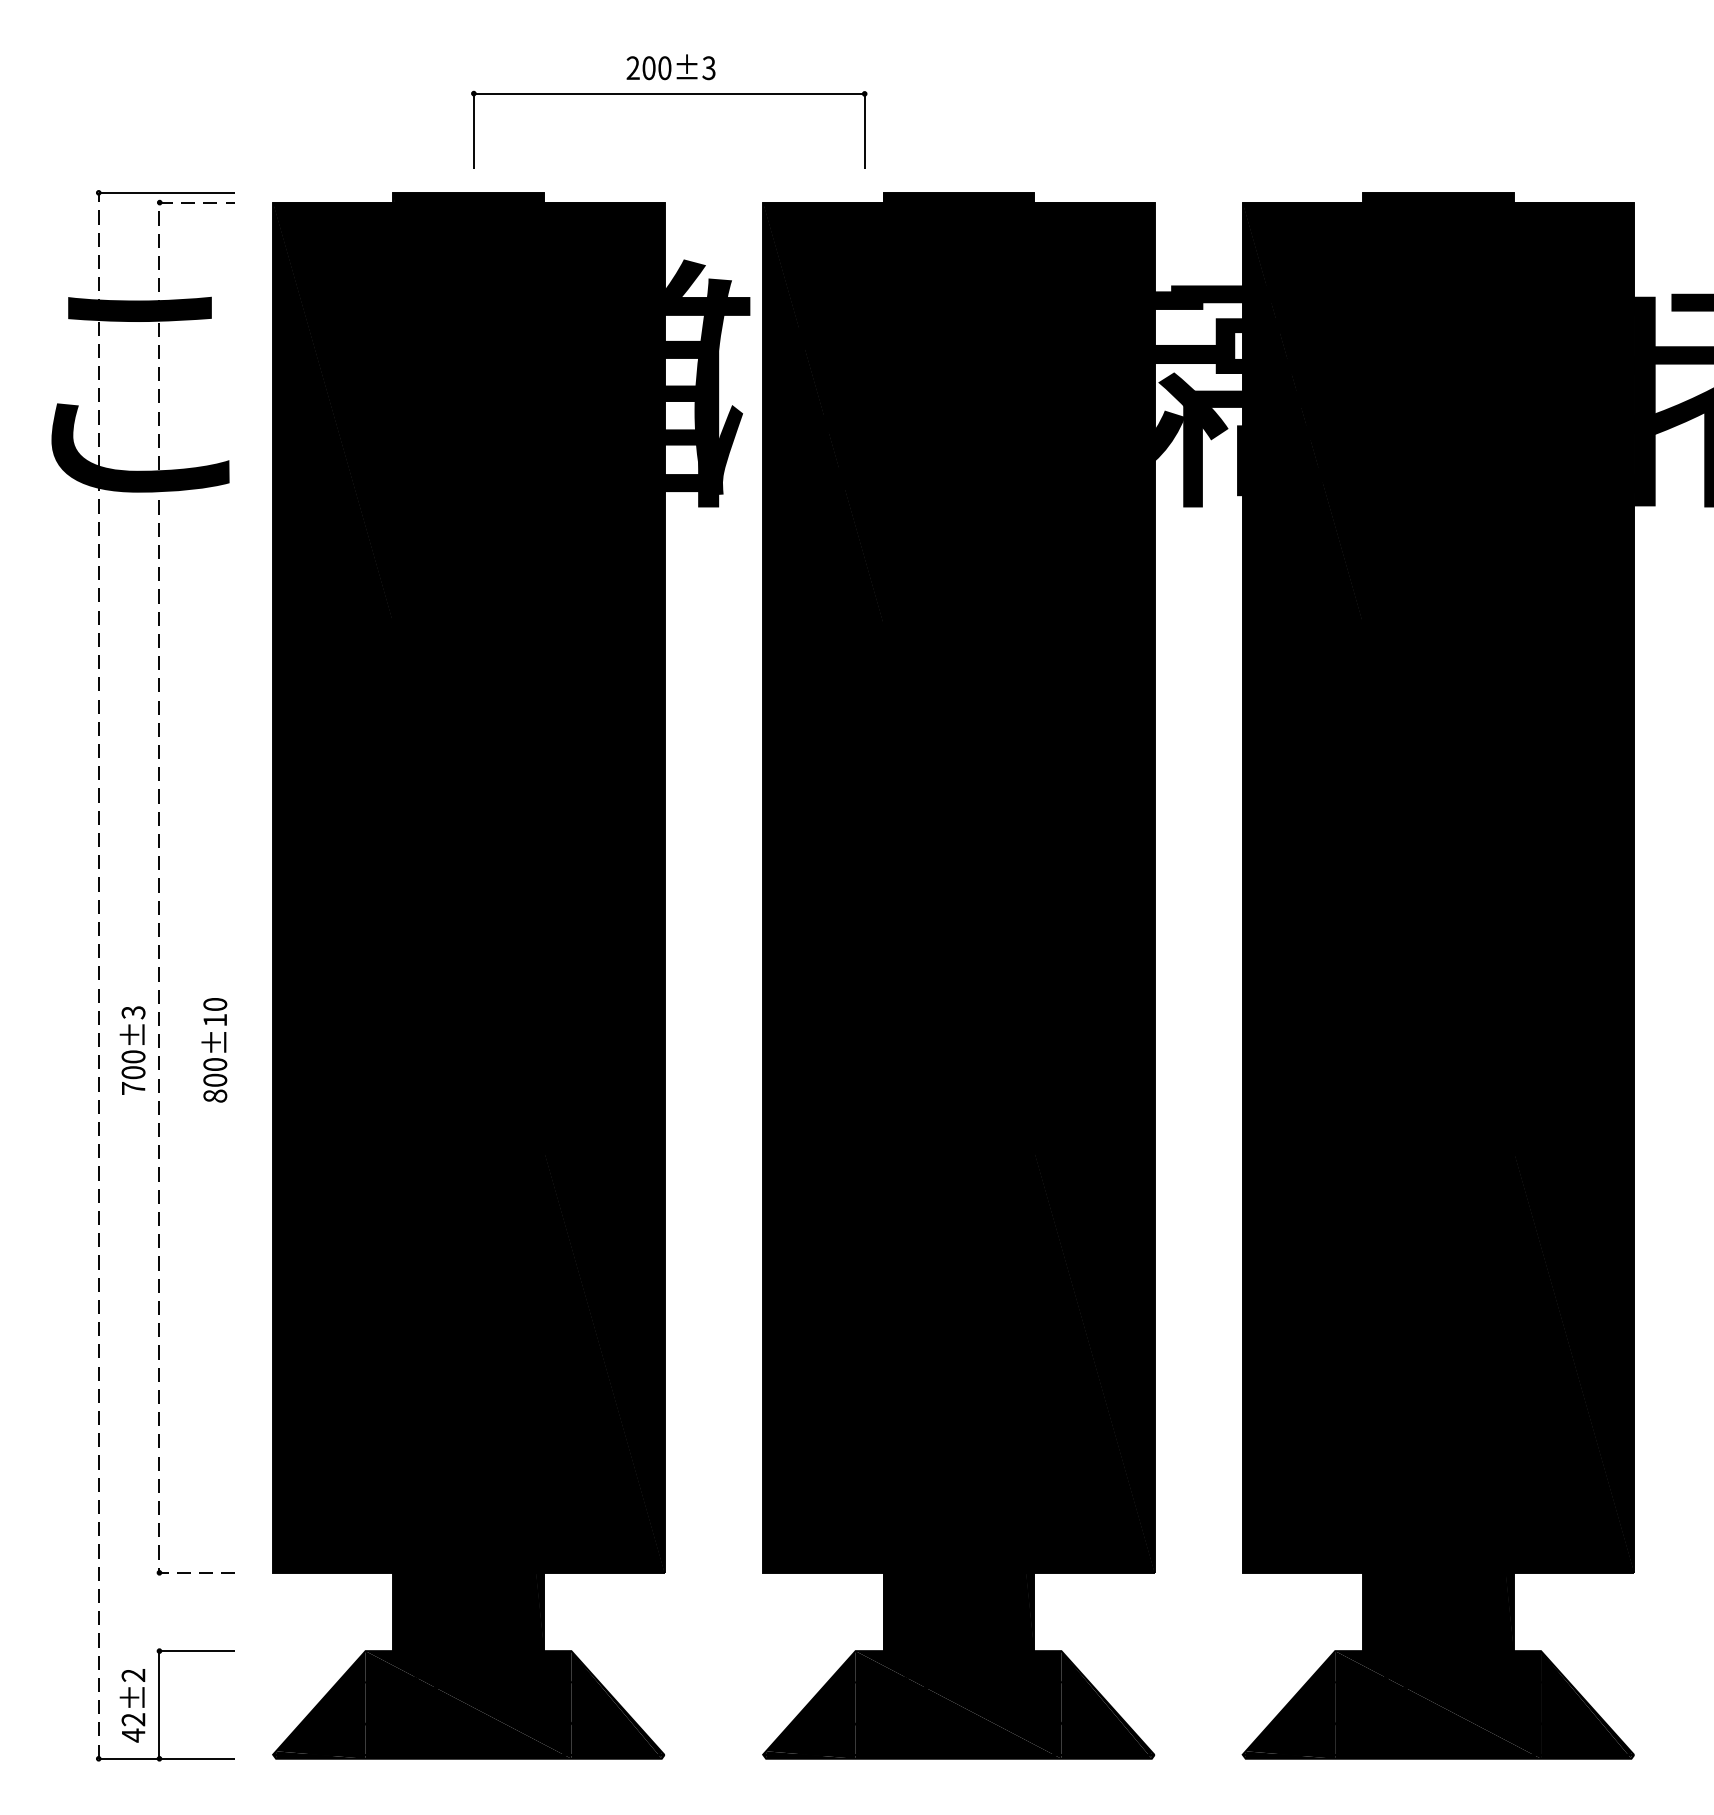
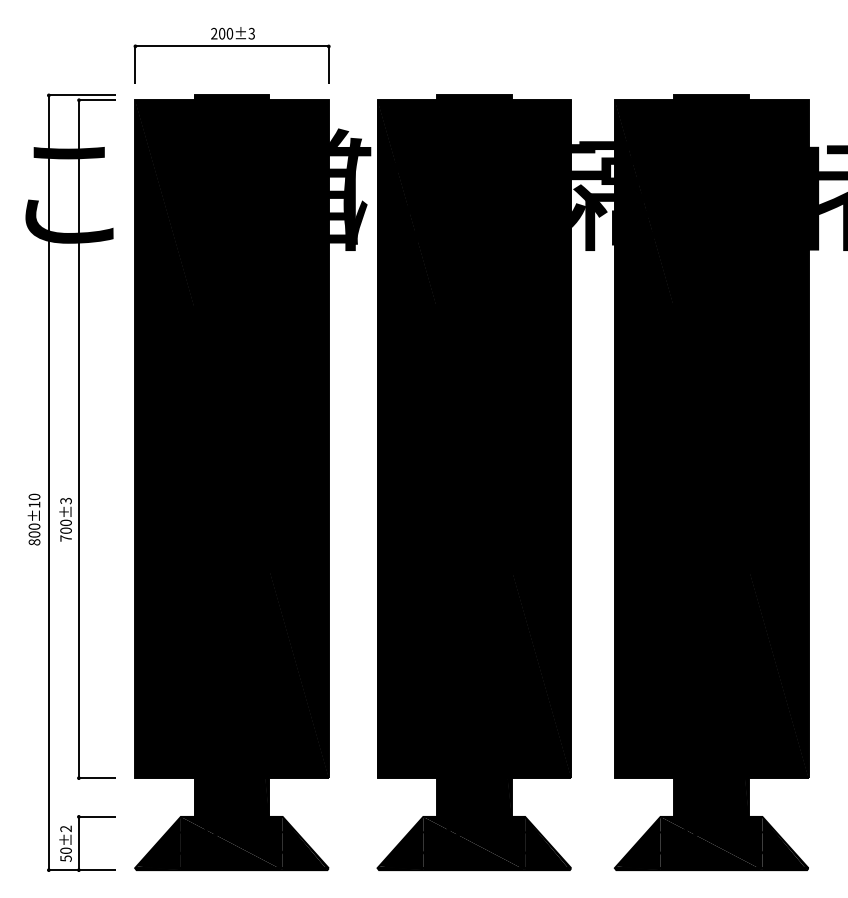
part: (668, 93) -> (231, 46), moved
line: (158, 888) -> (78, 439), dashed -> solid
line: (98, 975) -> (48, 482), dashed -> solid
text: (213, 1050) -> (33, 519), moved
text: (132, 1727) -> (65, 854), 42±2 -> 50±2

